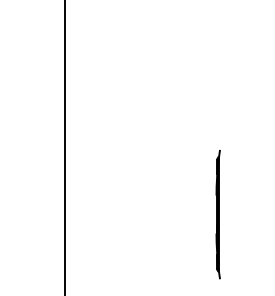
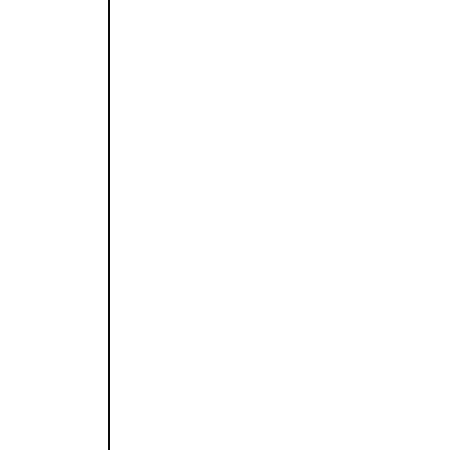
part: (217, 214) -> (370, 317), removed

